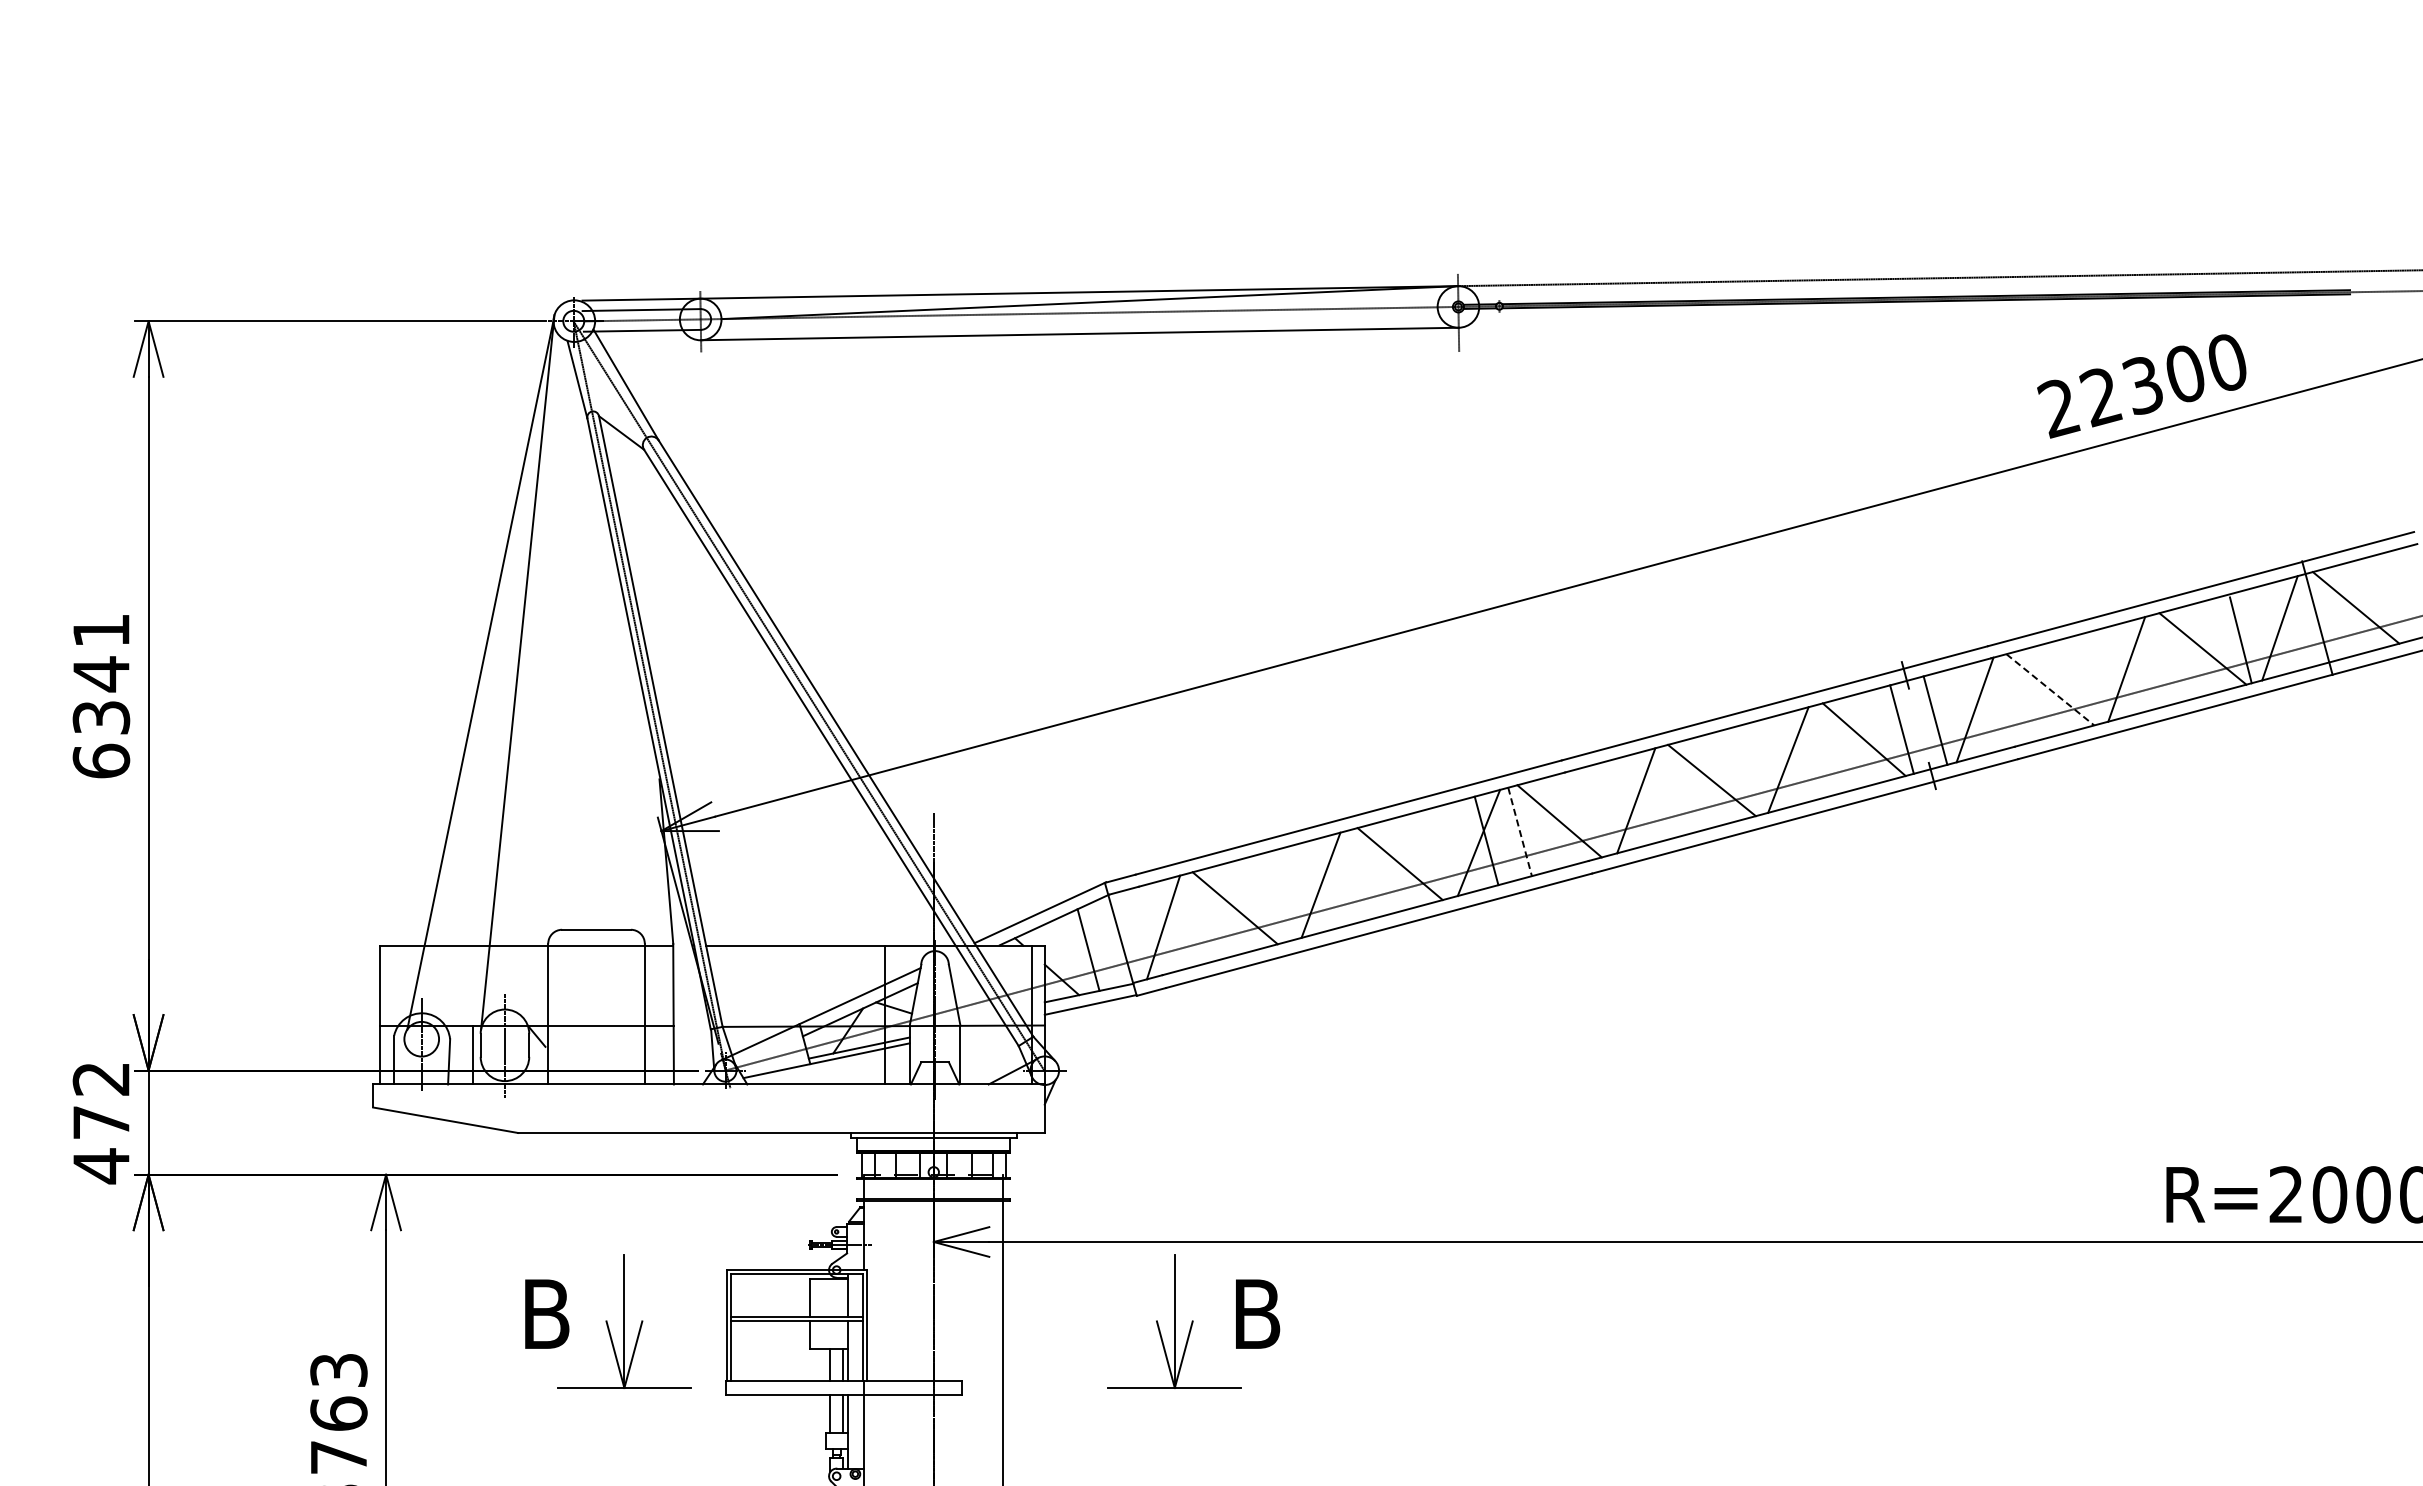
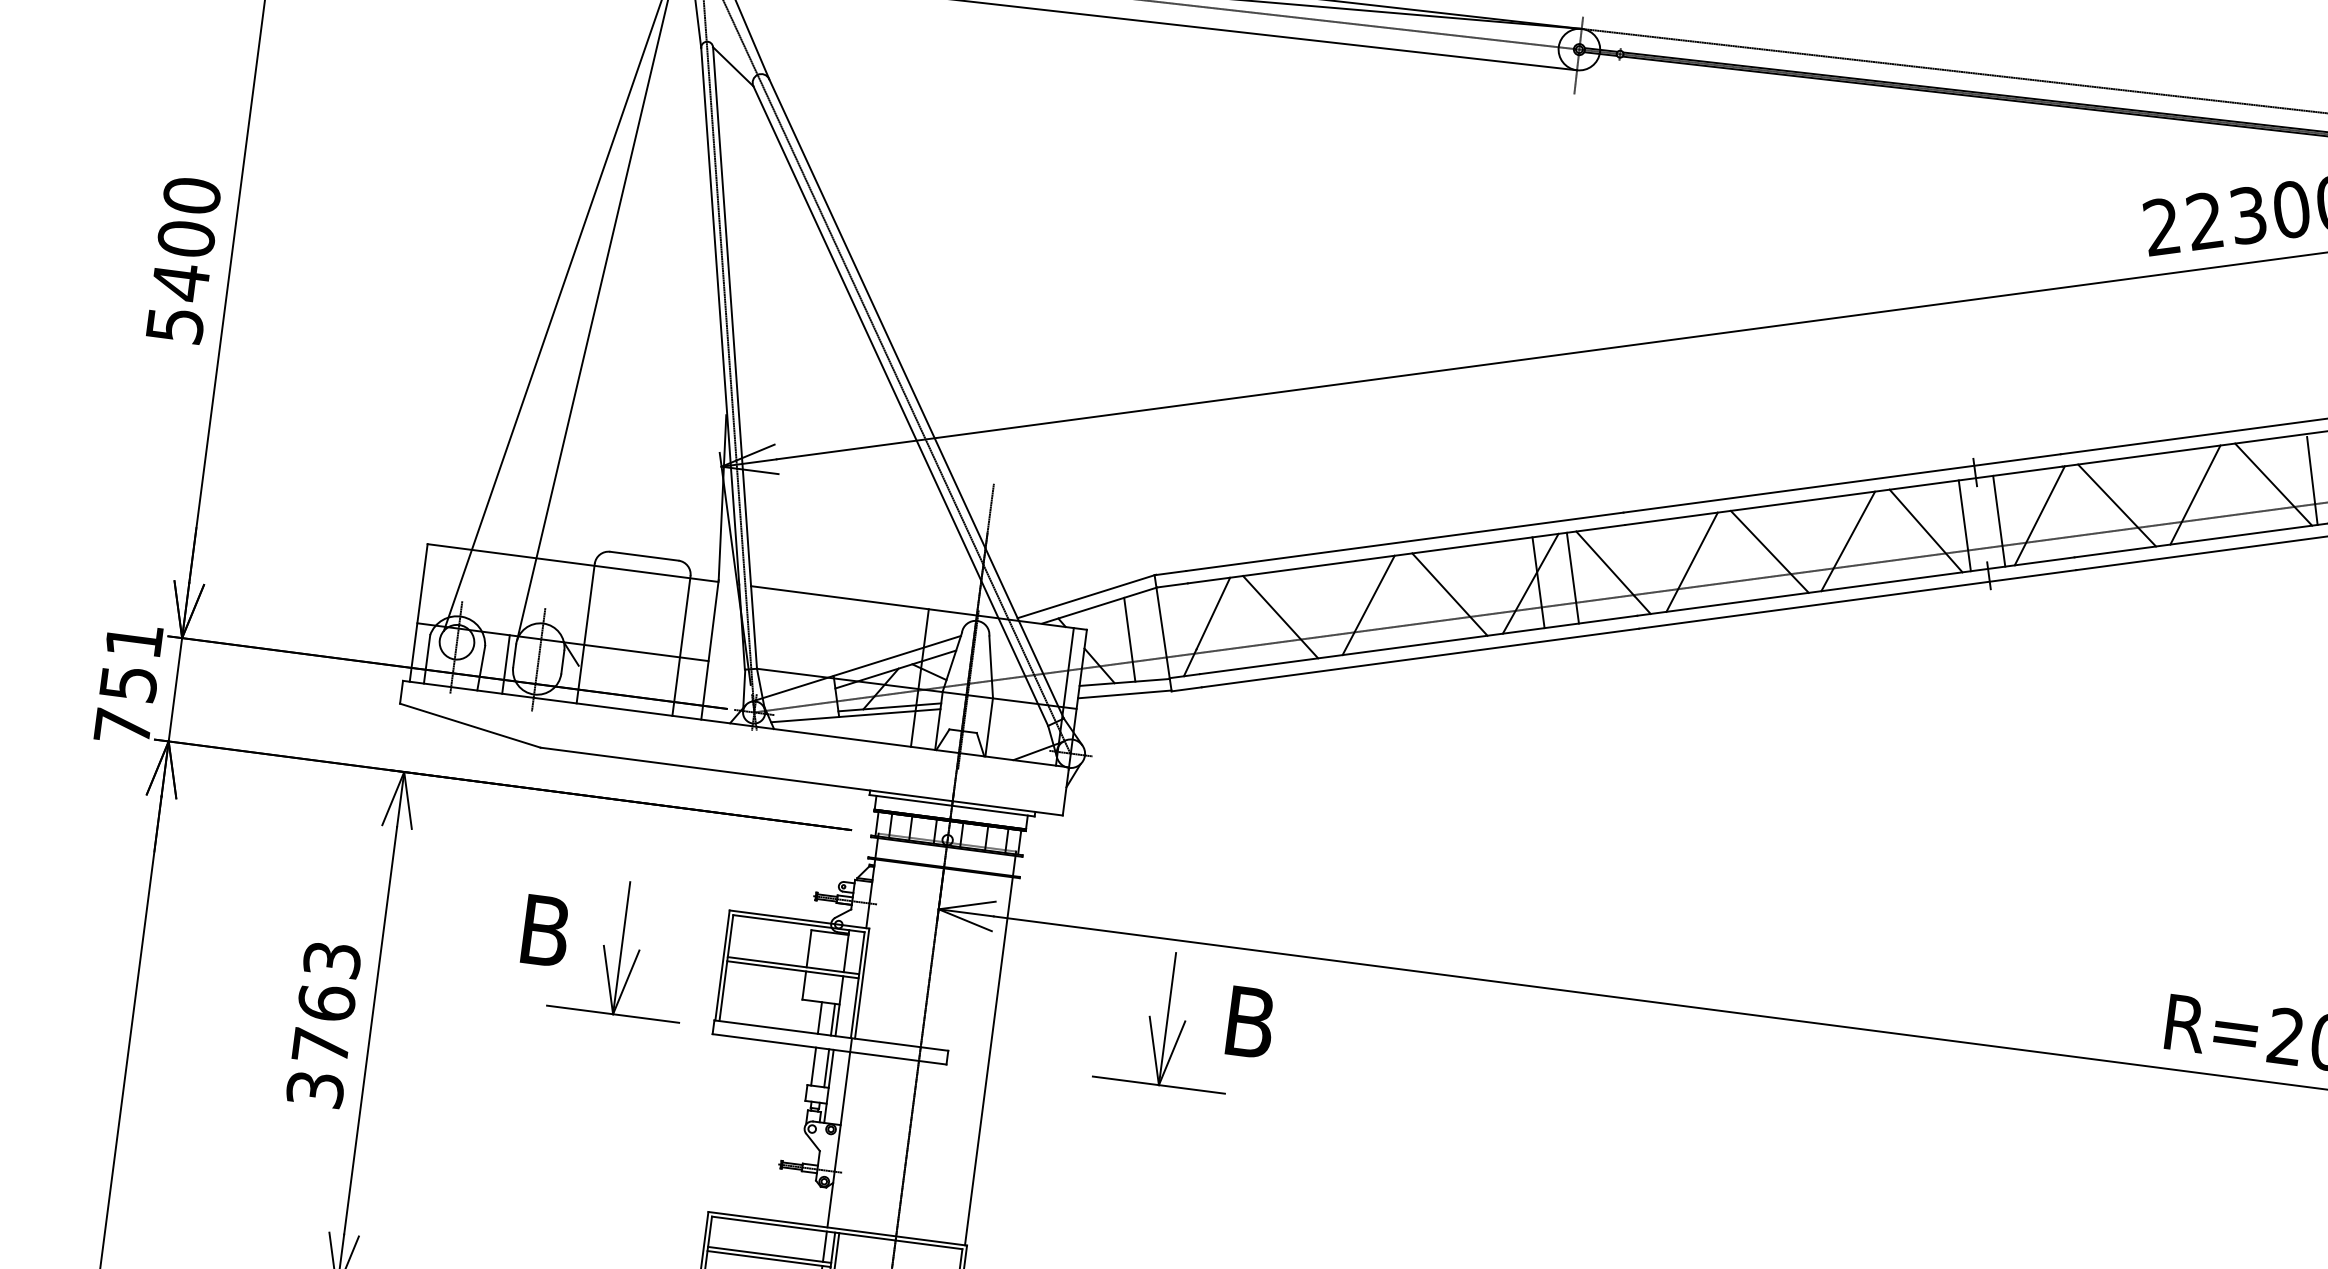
line: (2050, 689) -> (2117, 505), dashed -> solid
text: (101, 695) -> (183, 260), 6341 -> 5400
line: (1520, 831) -> (1573, 577), dashed -> solid
text: (101, 1123) -> (128, 684), 472 -> 751

